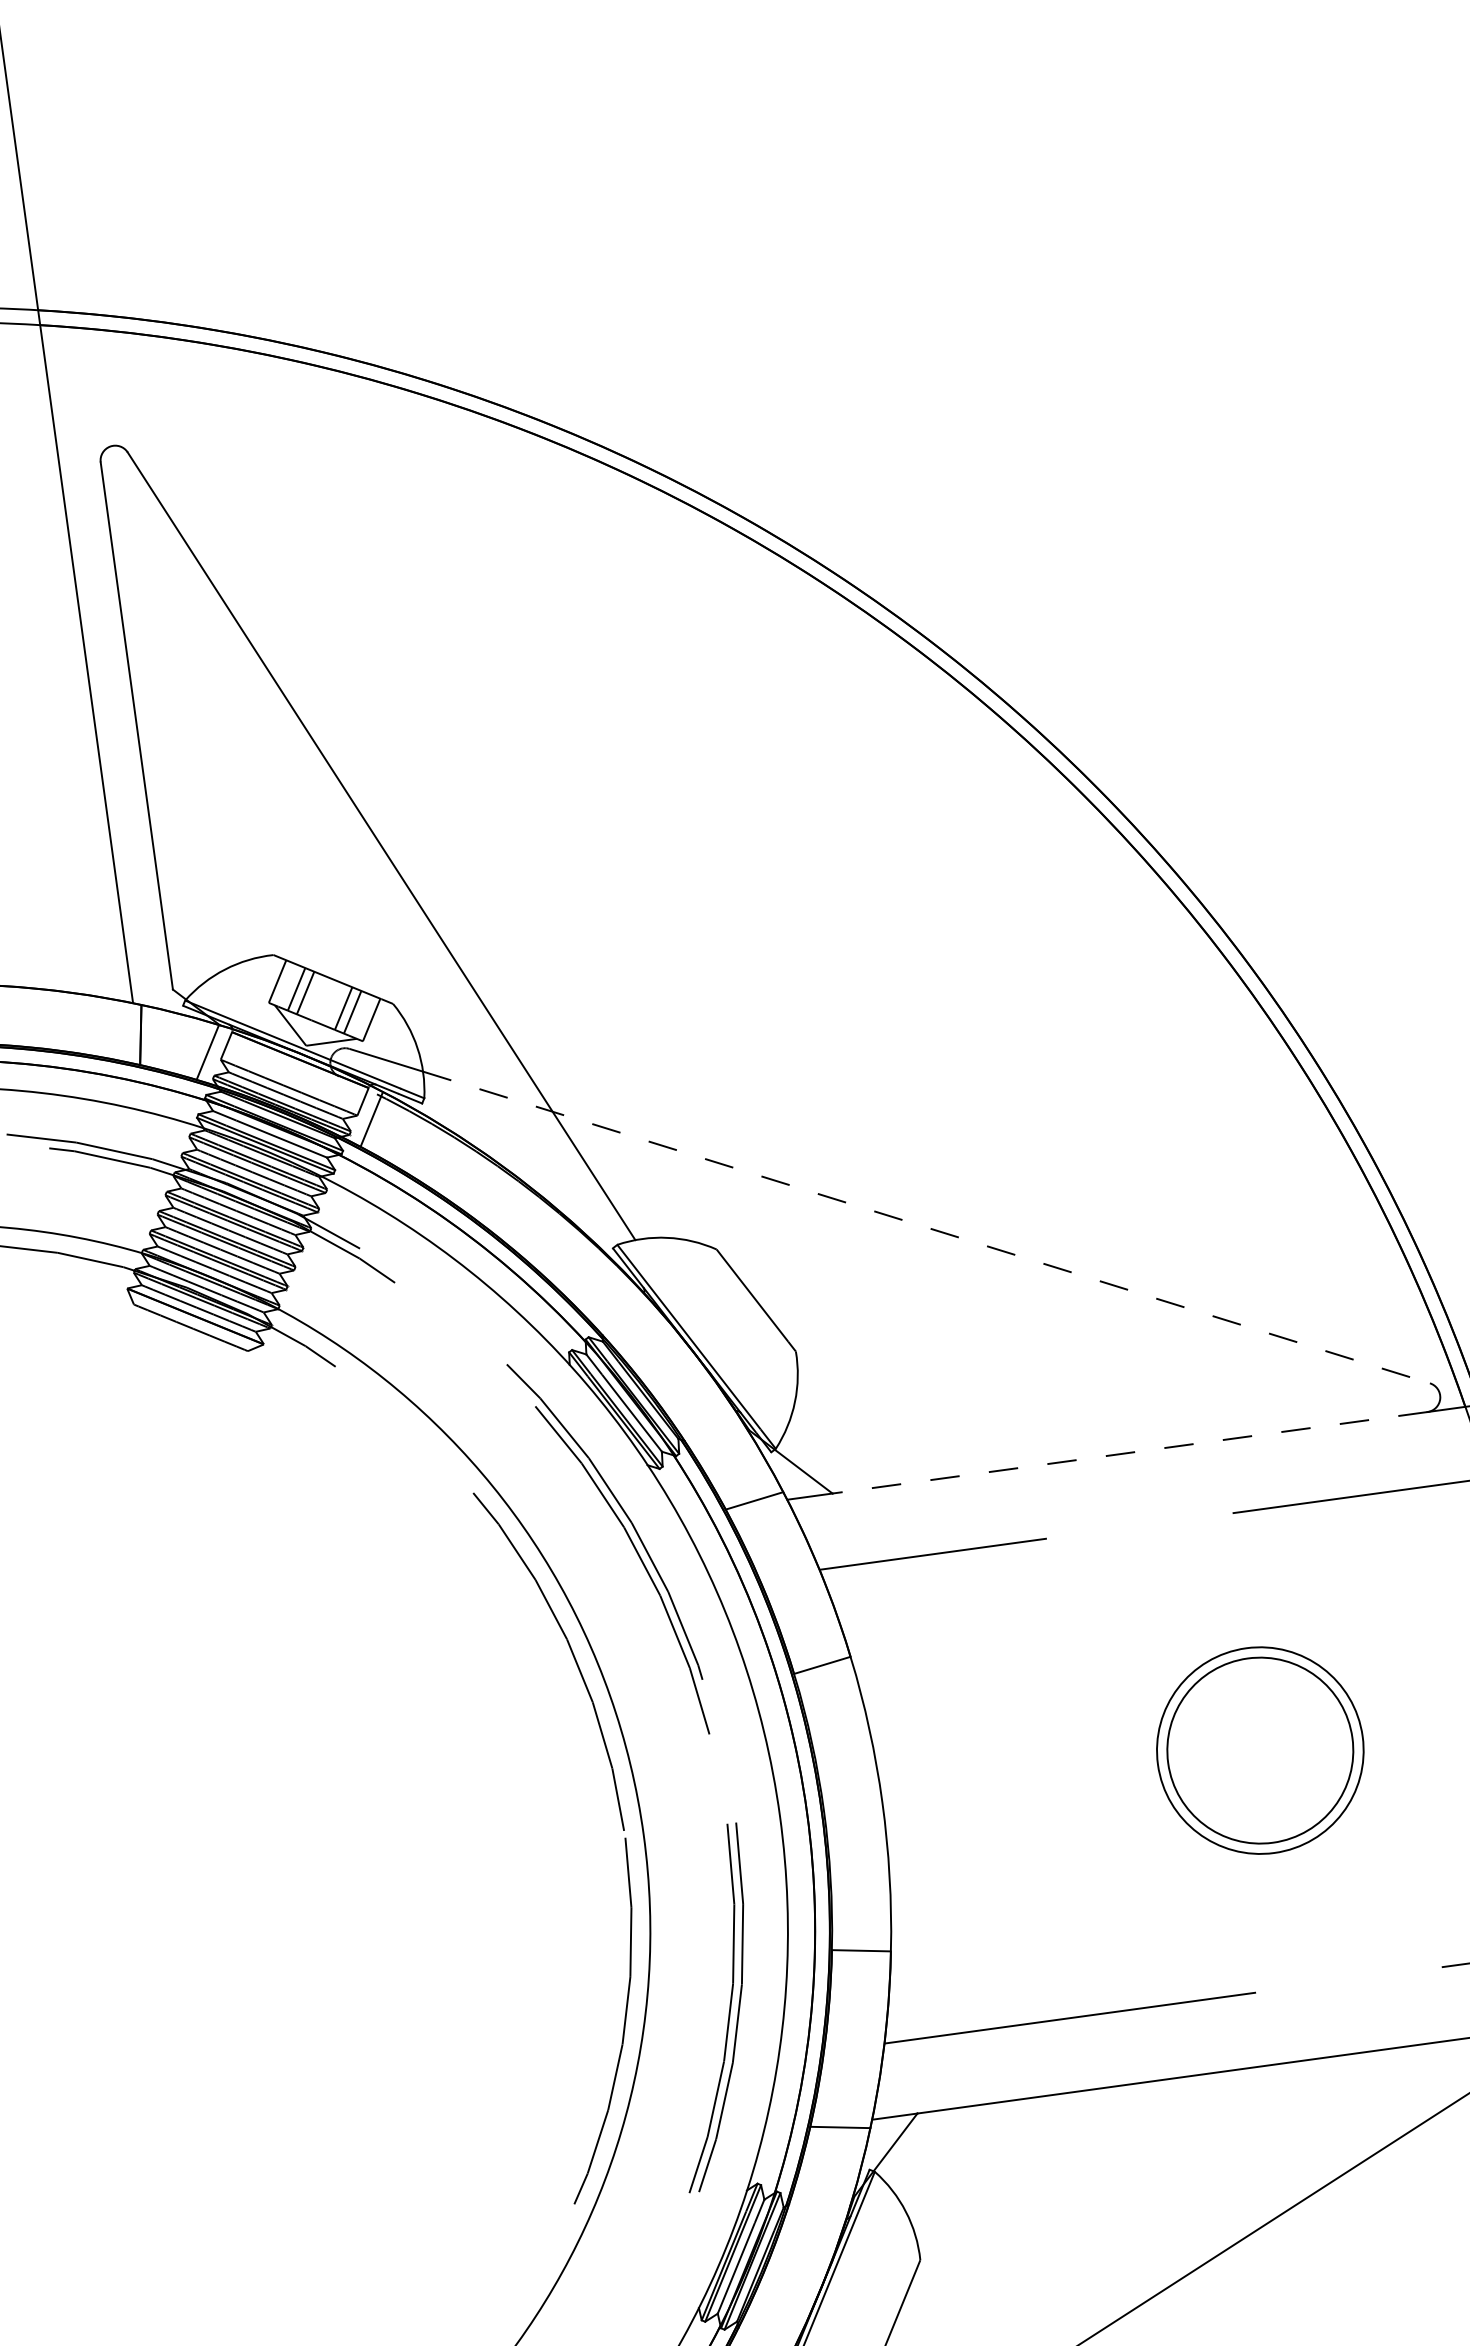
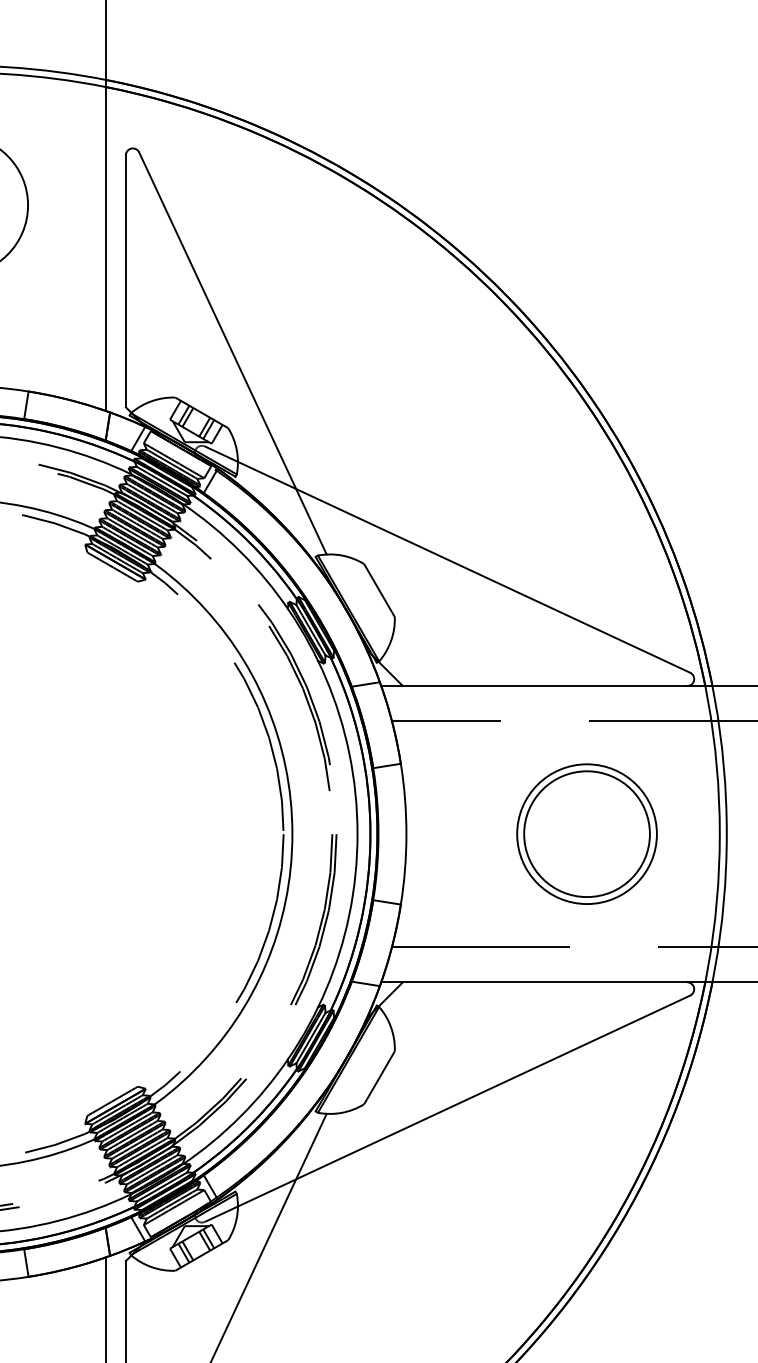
line: (927, 1227) -> (464, 567), dashed -> solid
line: (1128, 1453) -> (544, 686), dashed -> solid
part: (1259, 1749) -> (586, 833), size x1.43

